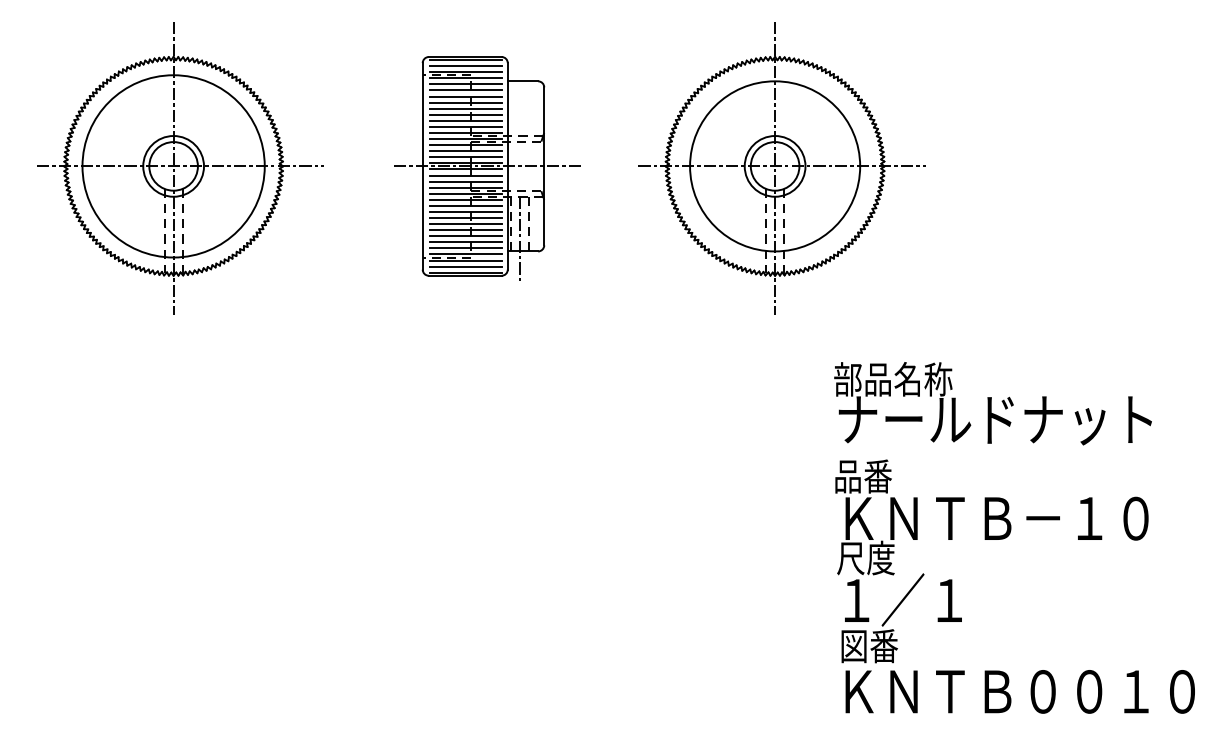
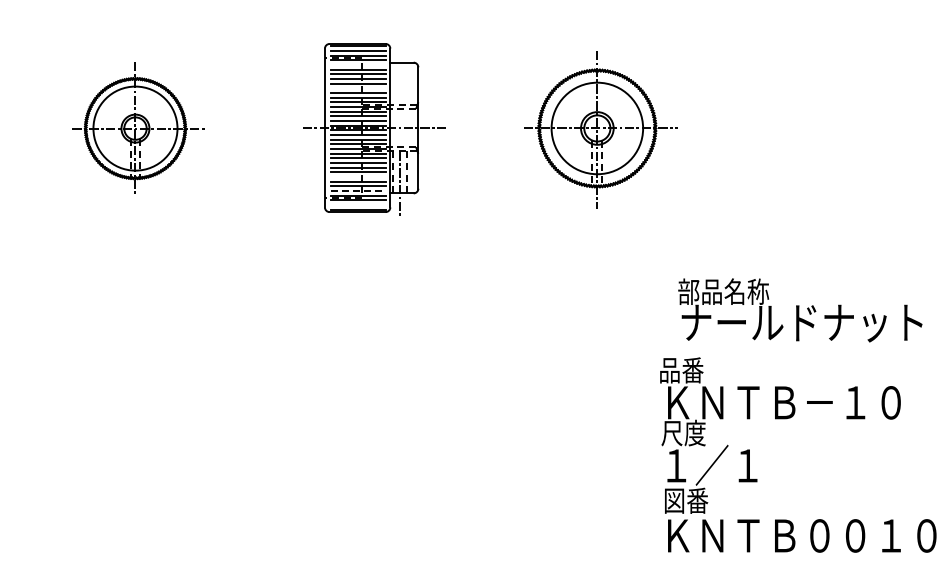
line: (465, 83) -> (357, 64), removed
line: (465, 114) -> (357, 88), removed
part: (180, 168) -> (138, 129), size x0.6
part: (781, 168) -> (600, 129), size x0.7
line: (465, 230) -> (357, 177), removed
line: (466, 248) -> (358, 191), solid -> dashed
line: (465, 267) -> (357, 205), removed
text: (993, 403) -> (800, 310), moved
text: (1015, 585) -> (798, 454), moved

